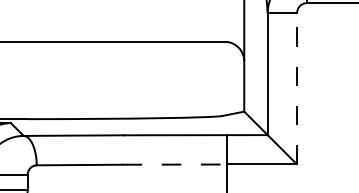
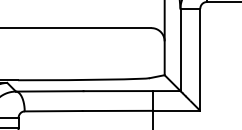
line: (297, 88) -> (200, 59), dashed -> solid
line: (175, 163) -> (118, 110), dashed -> solid

